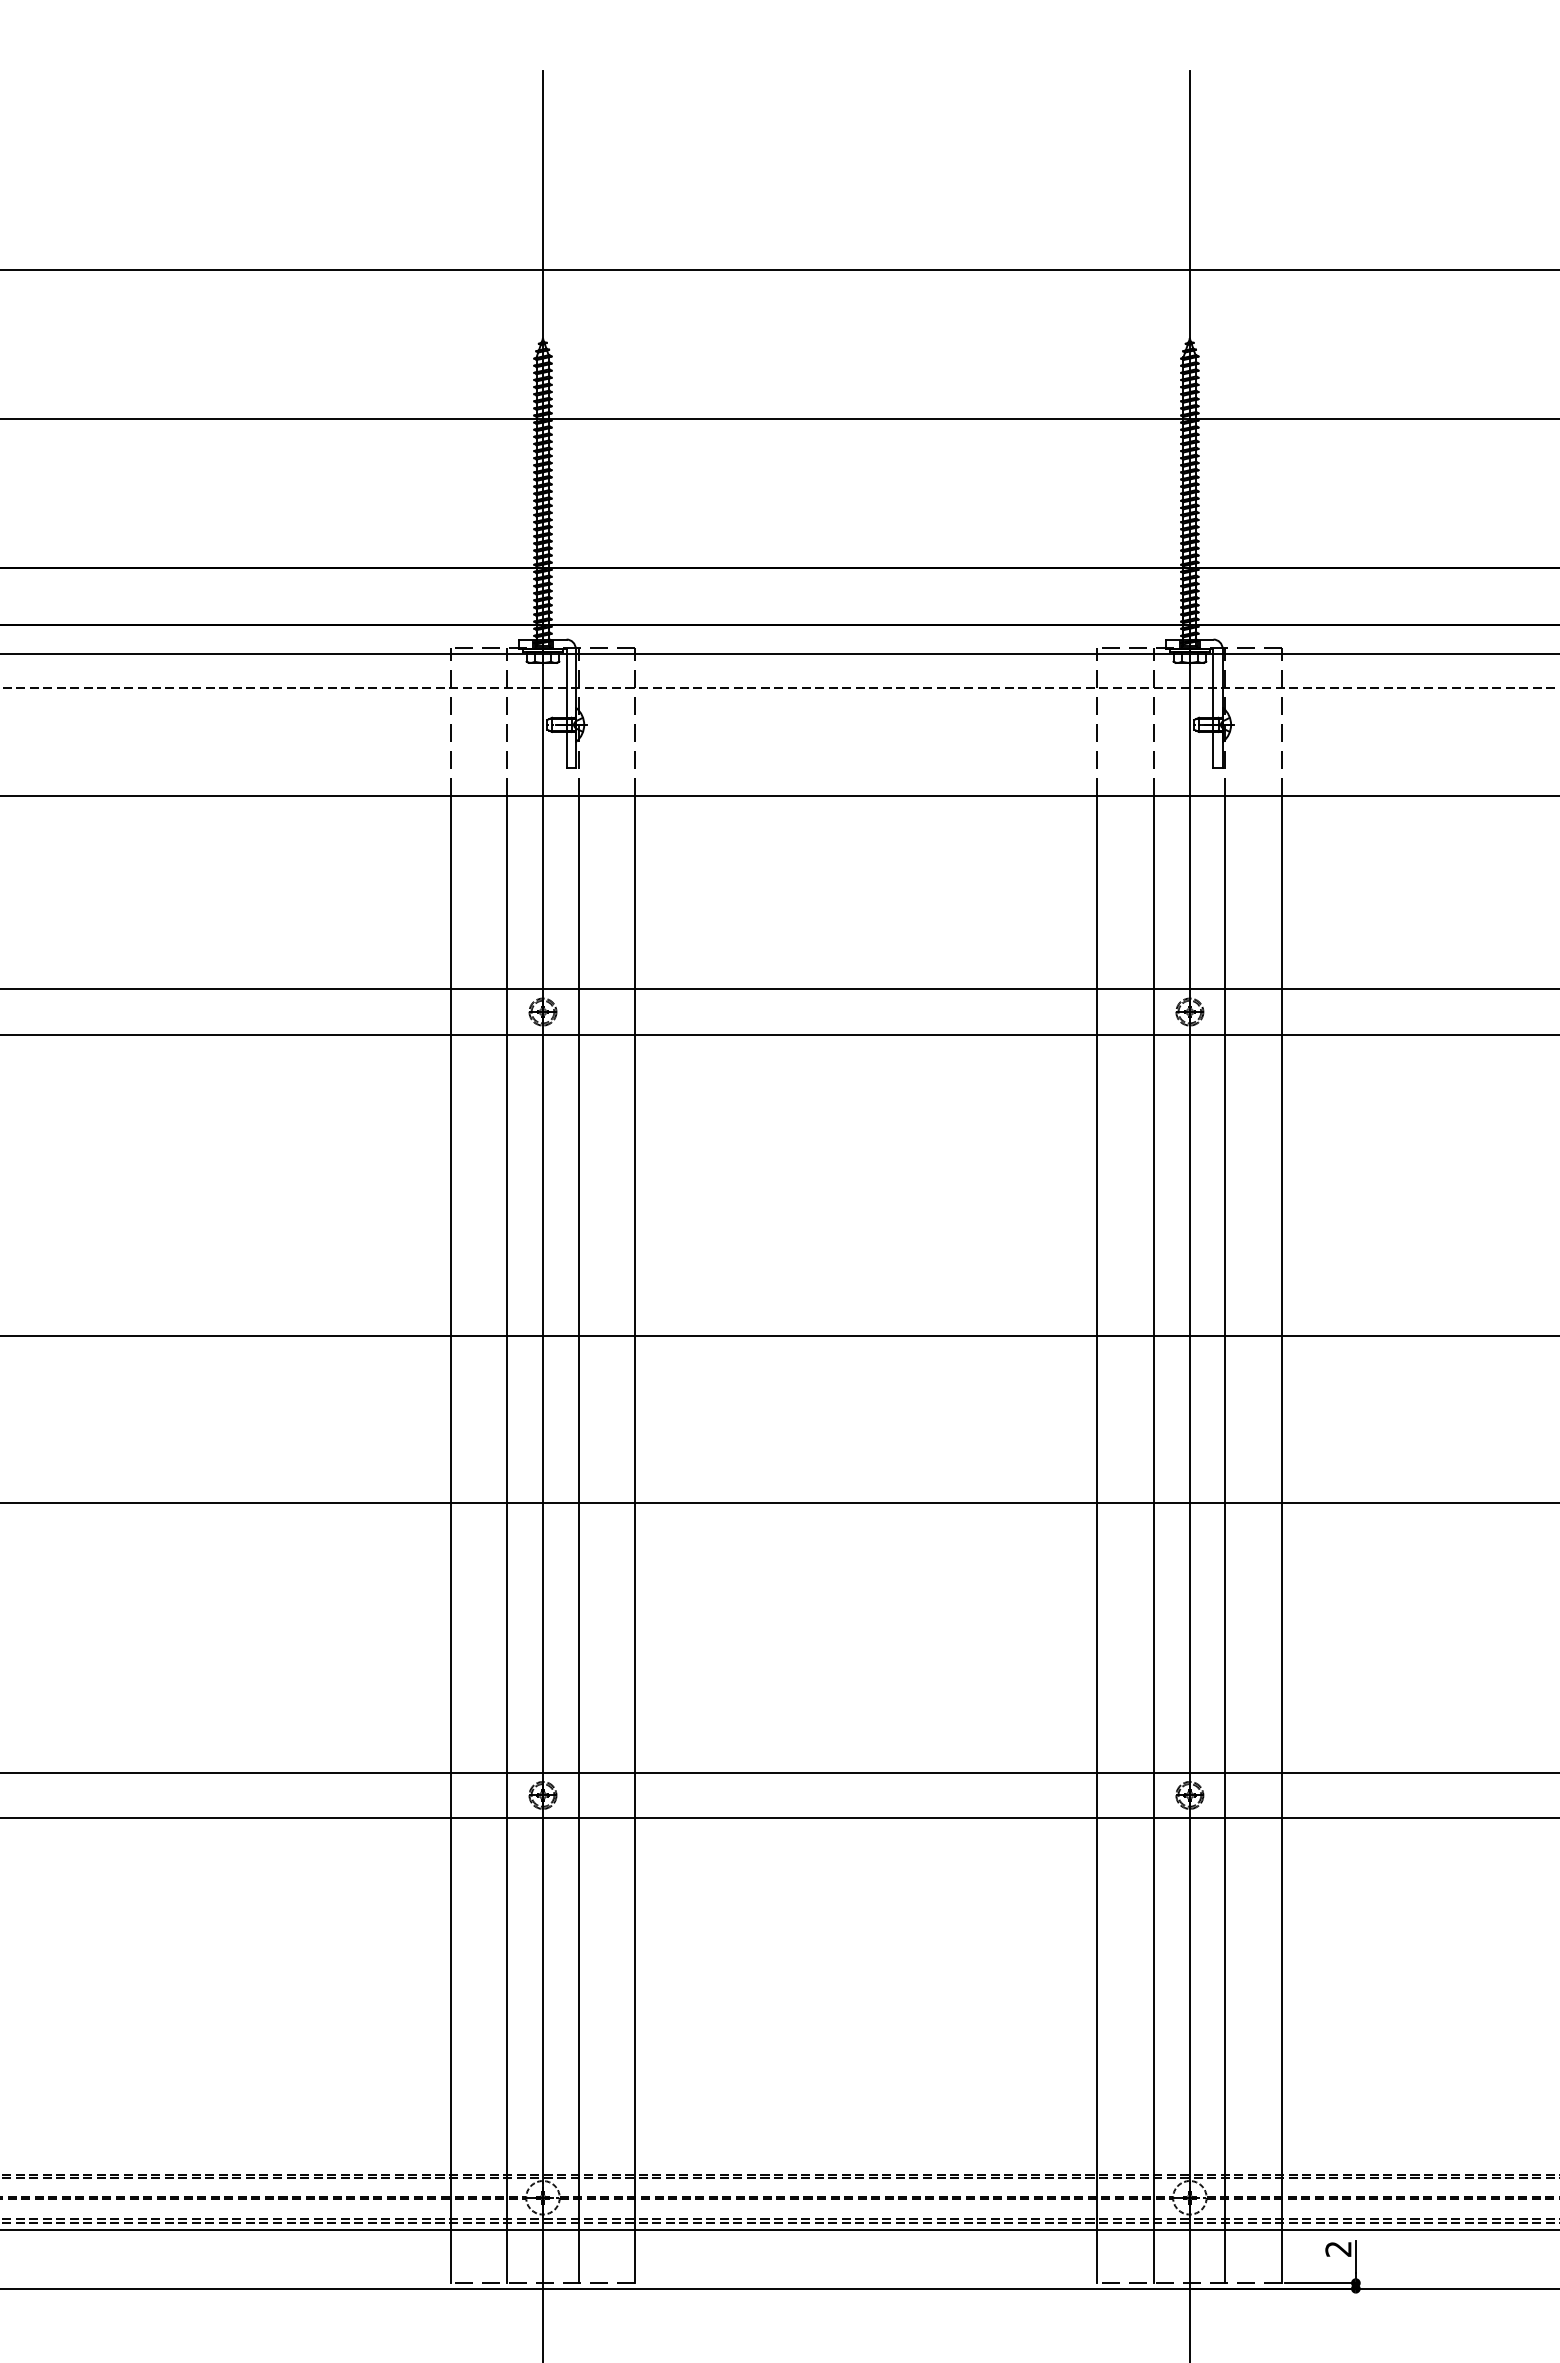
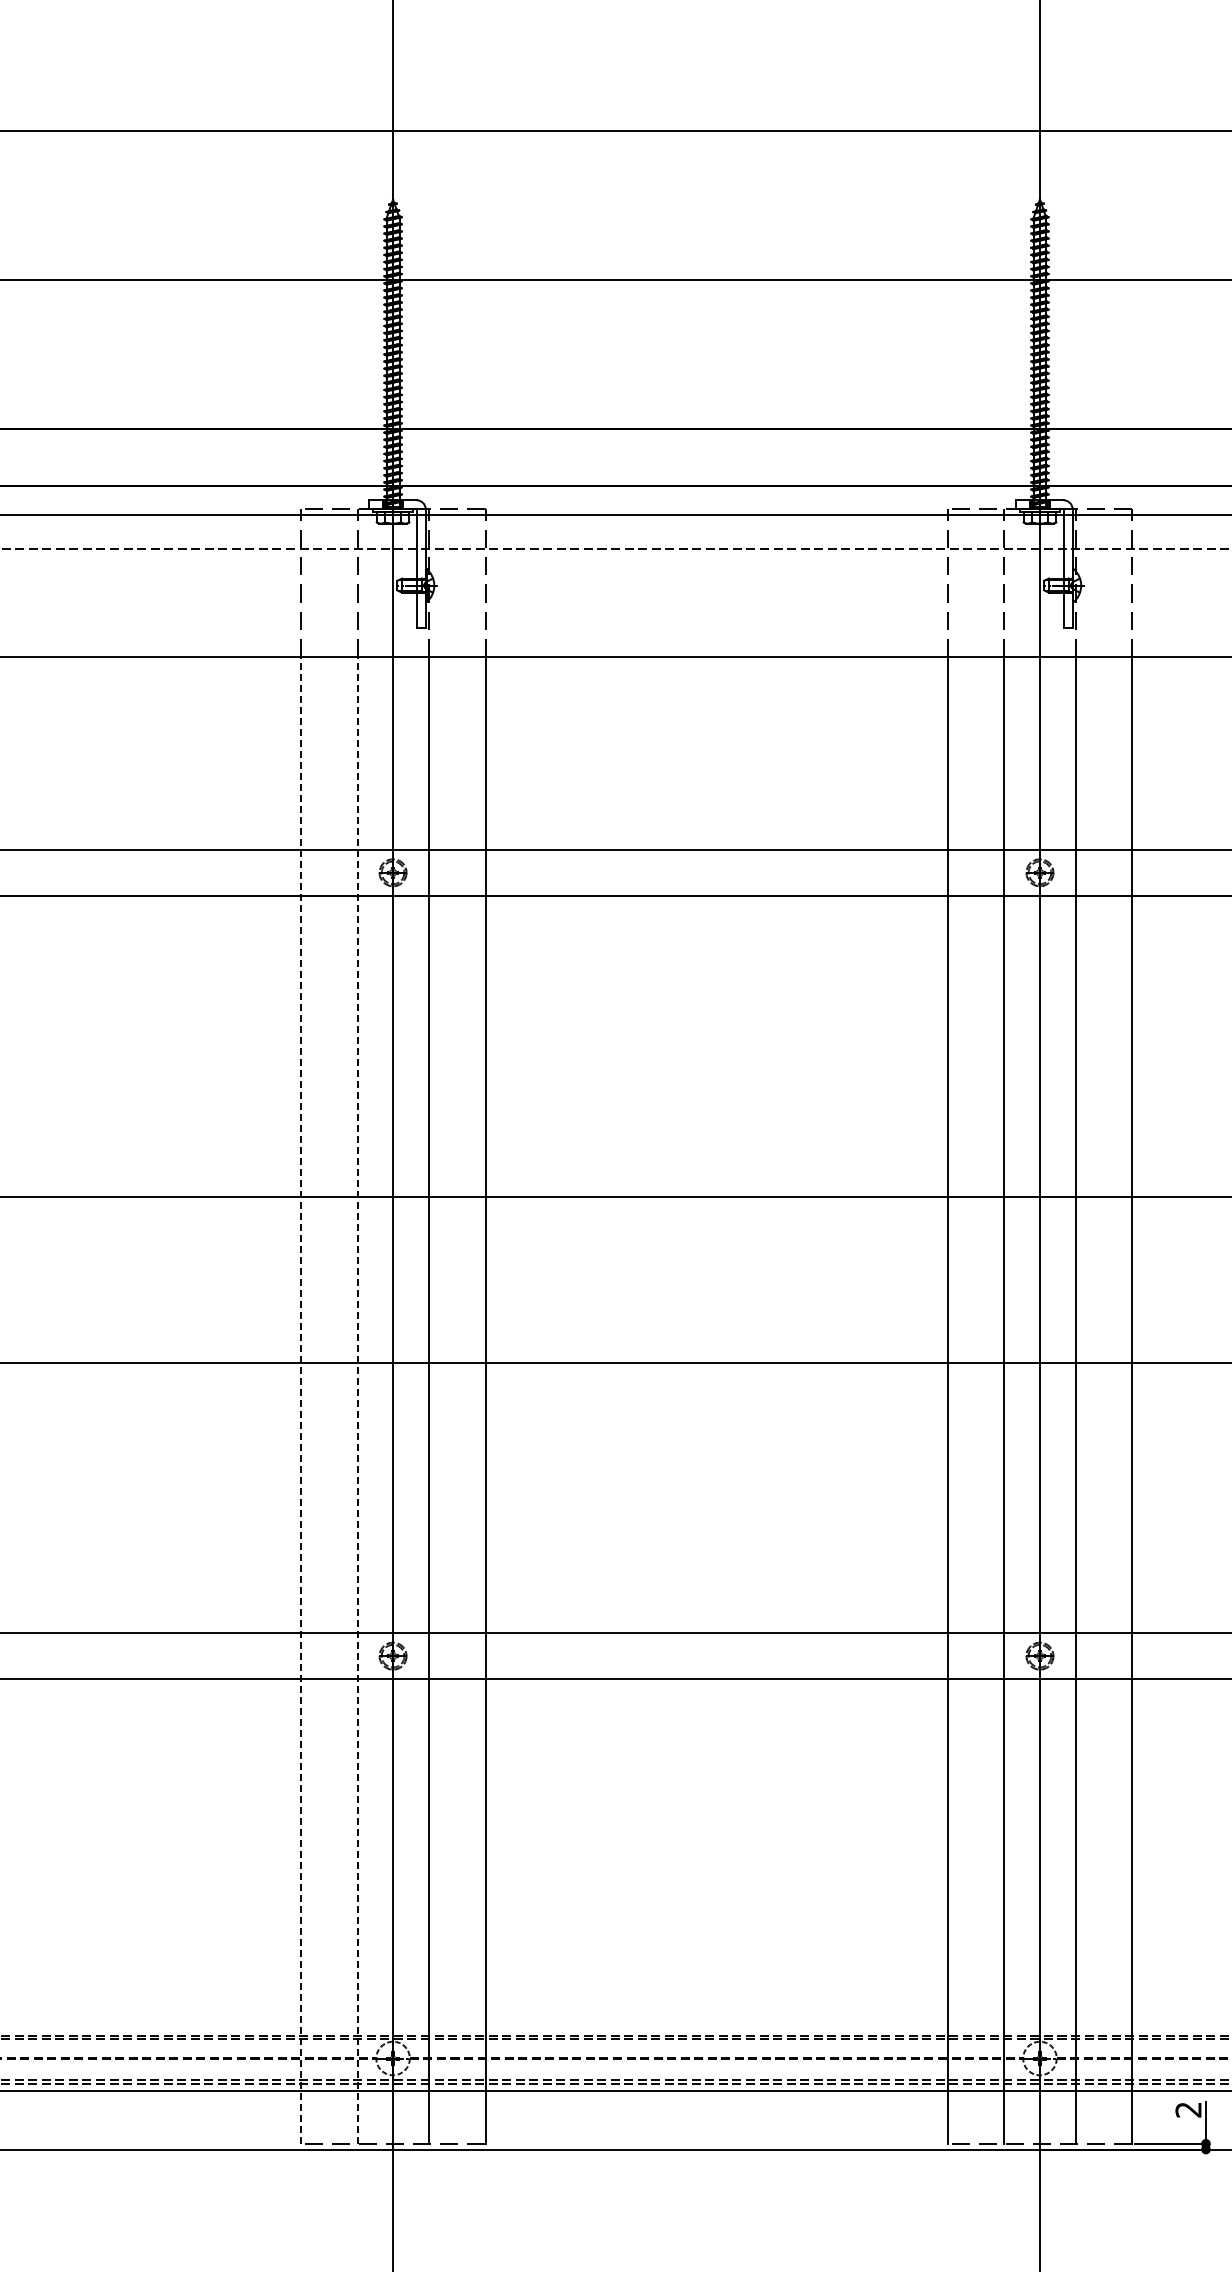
line: (450, 1539) -> (300, 1400), solid -> dashed
line: (507, 1539) -> (357, 1400), solid -> dashed

